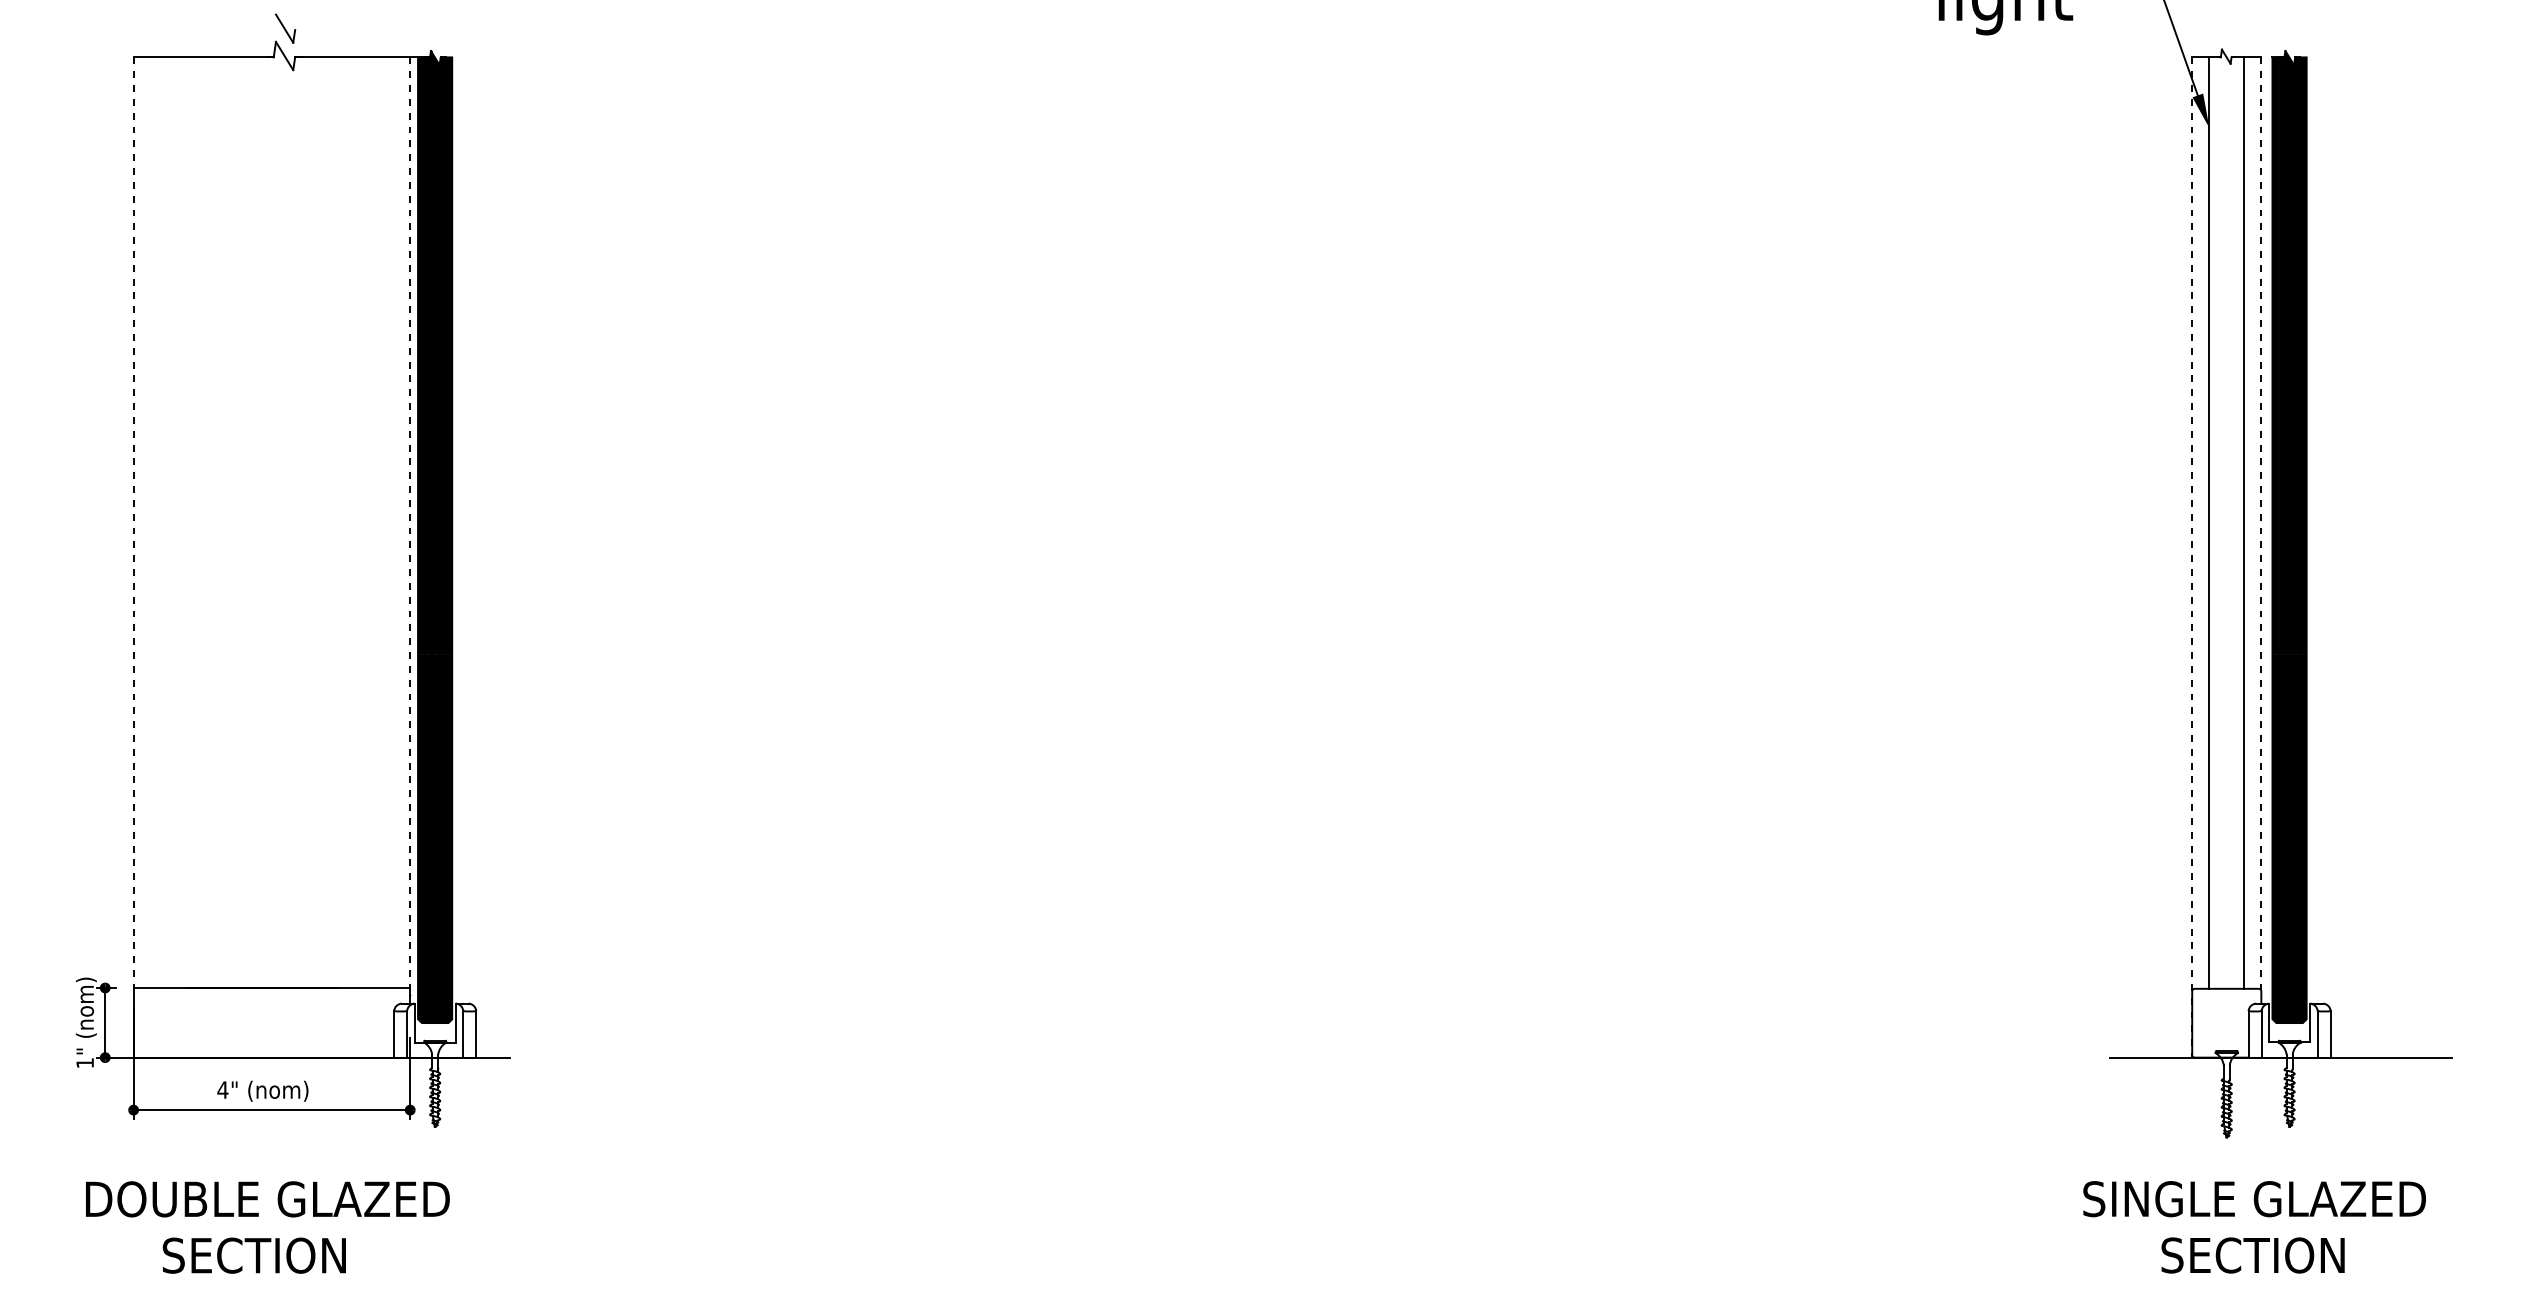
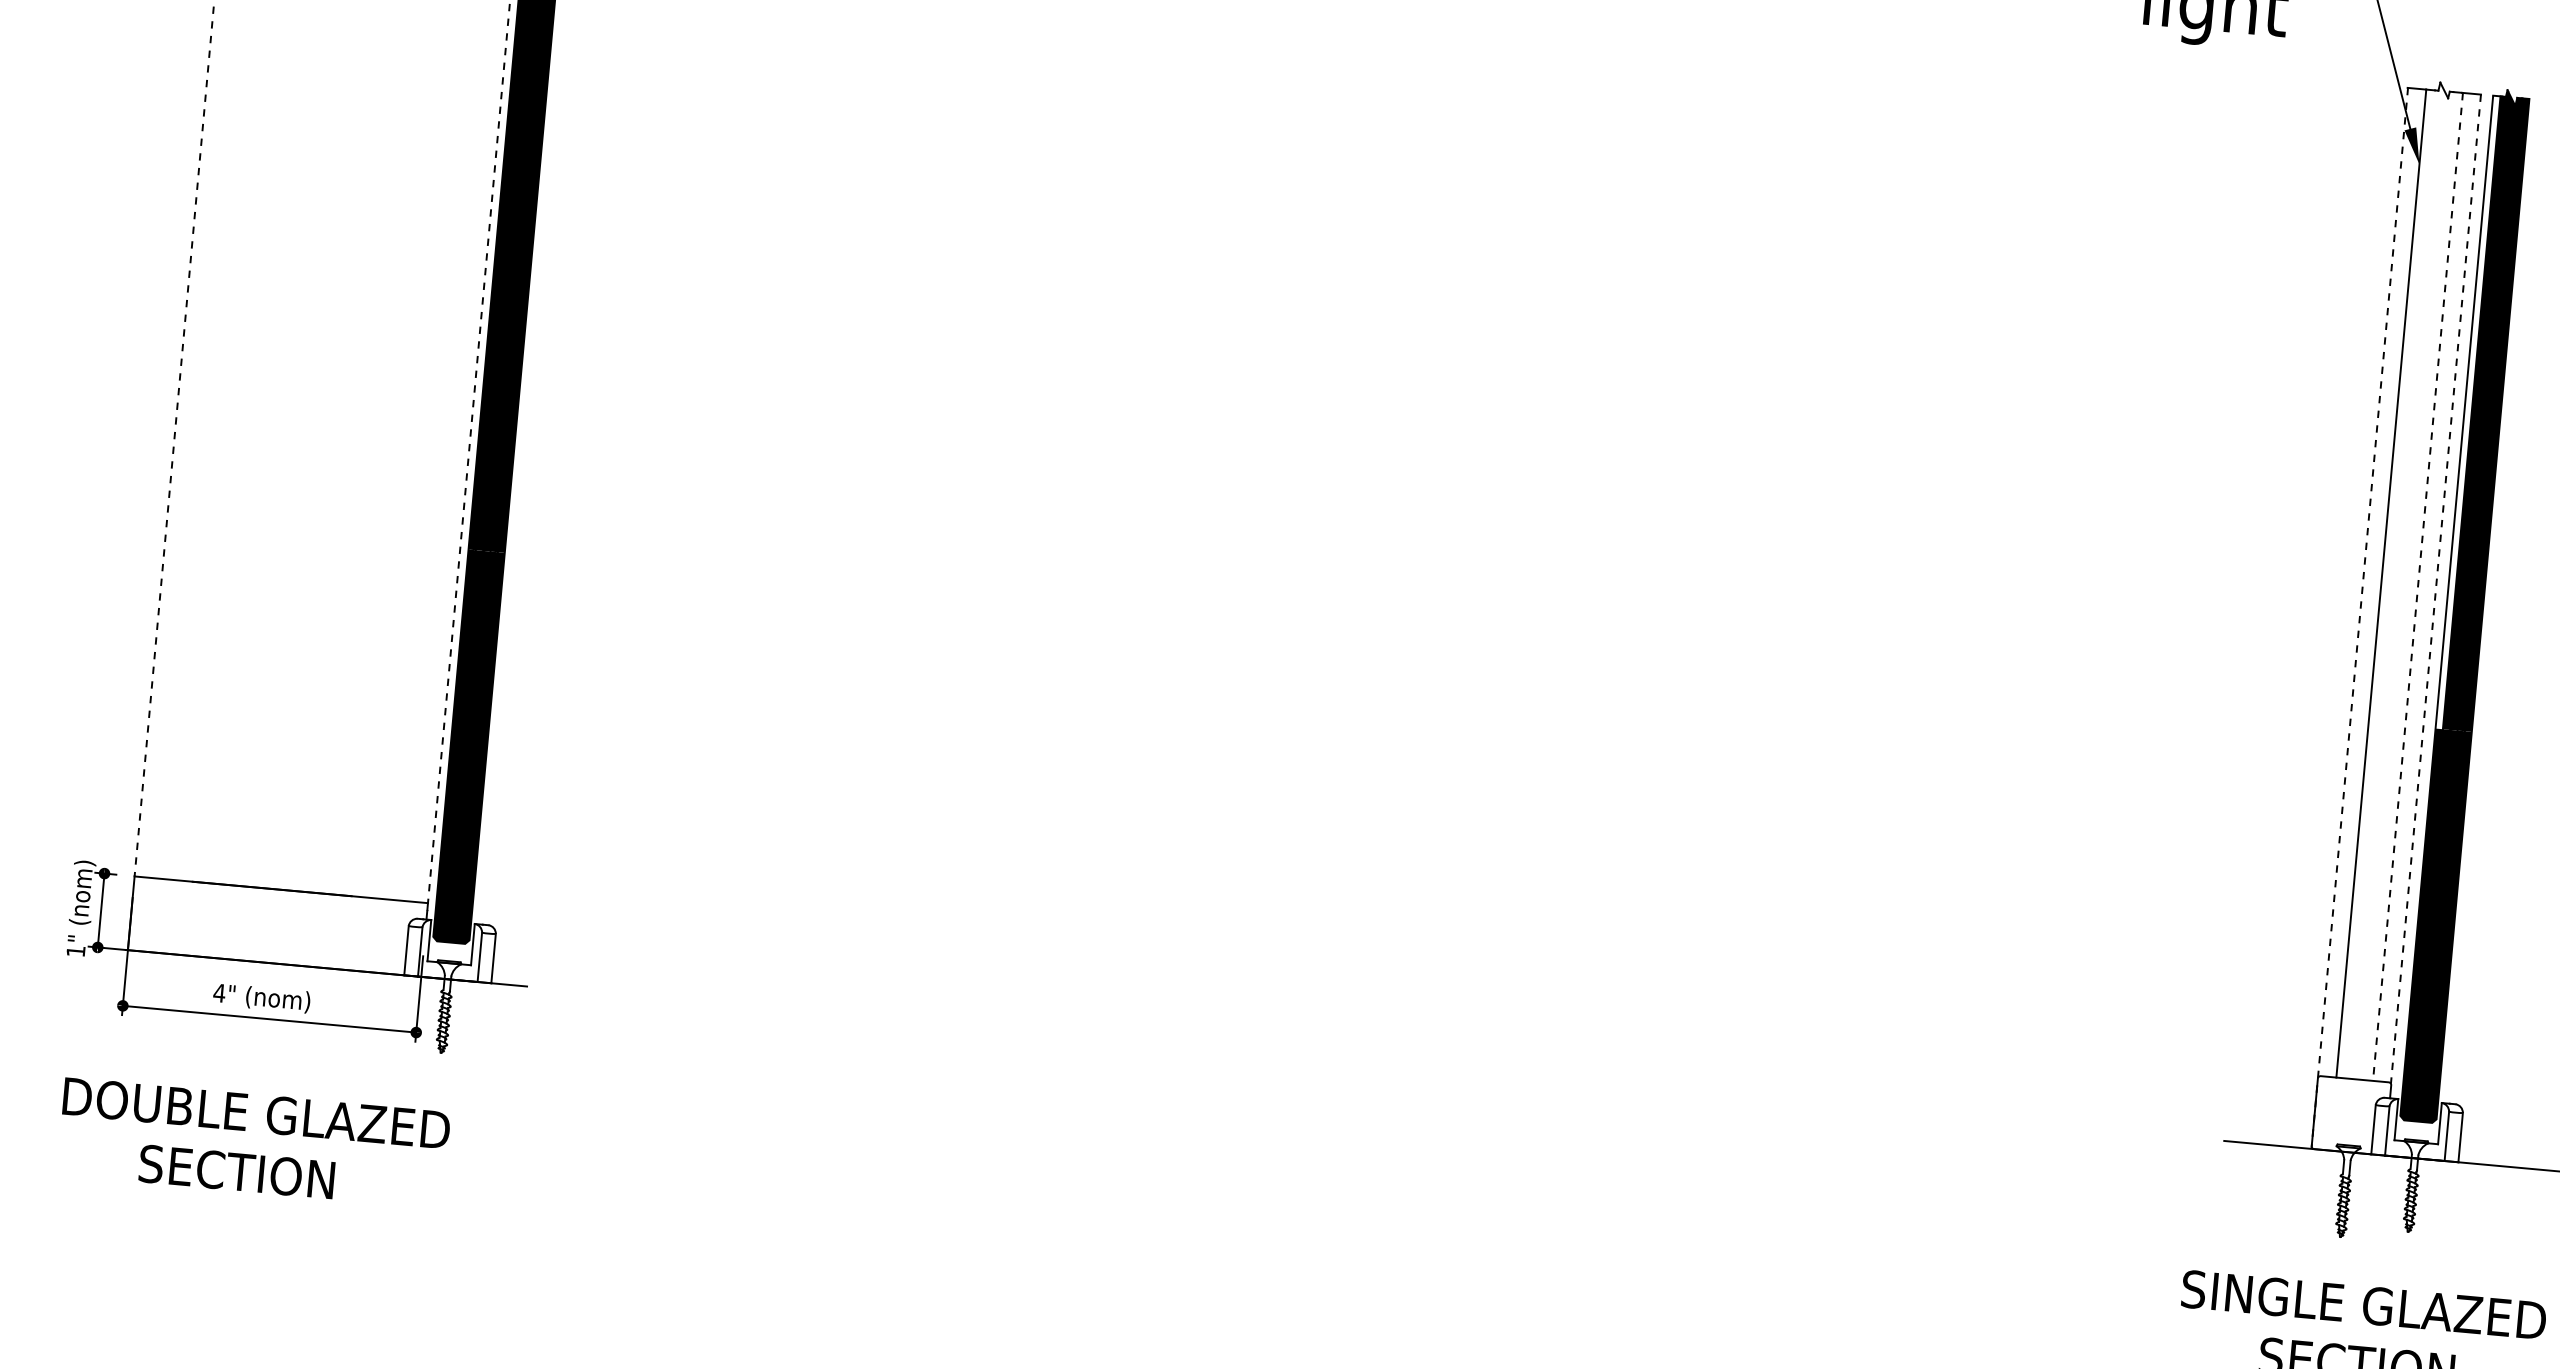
fill: (2275, 355) -> (2467, 412), removed
line: (2243, 523) -> (2417, 587), solid -> dashed

